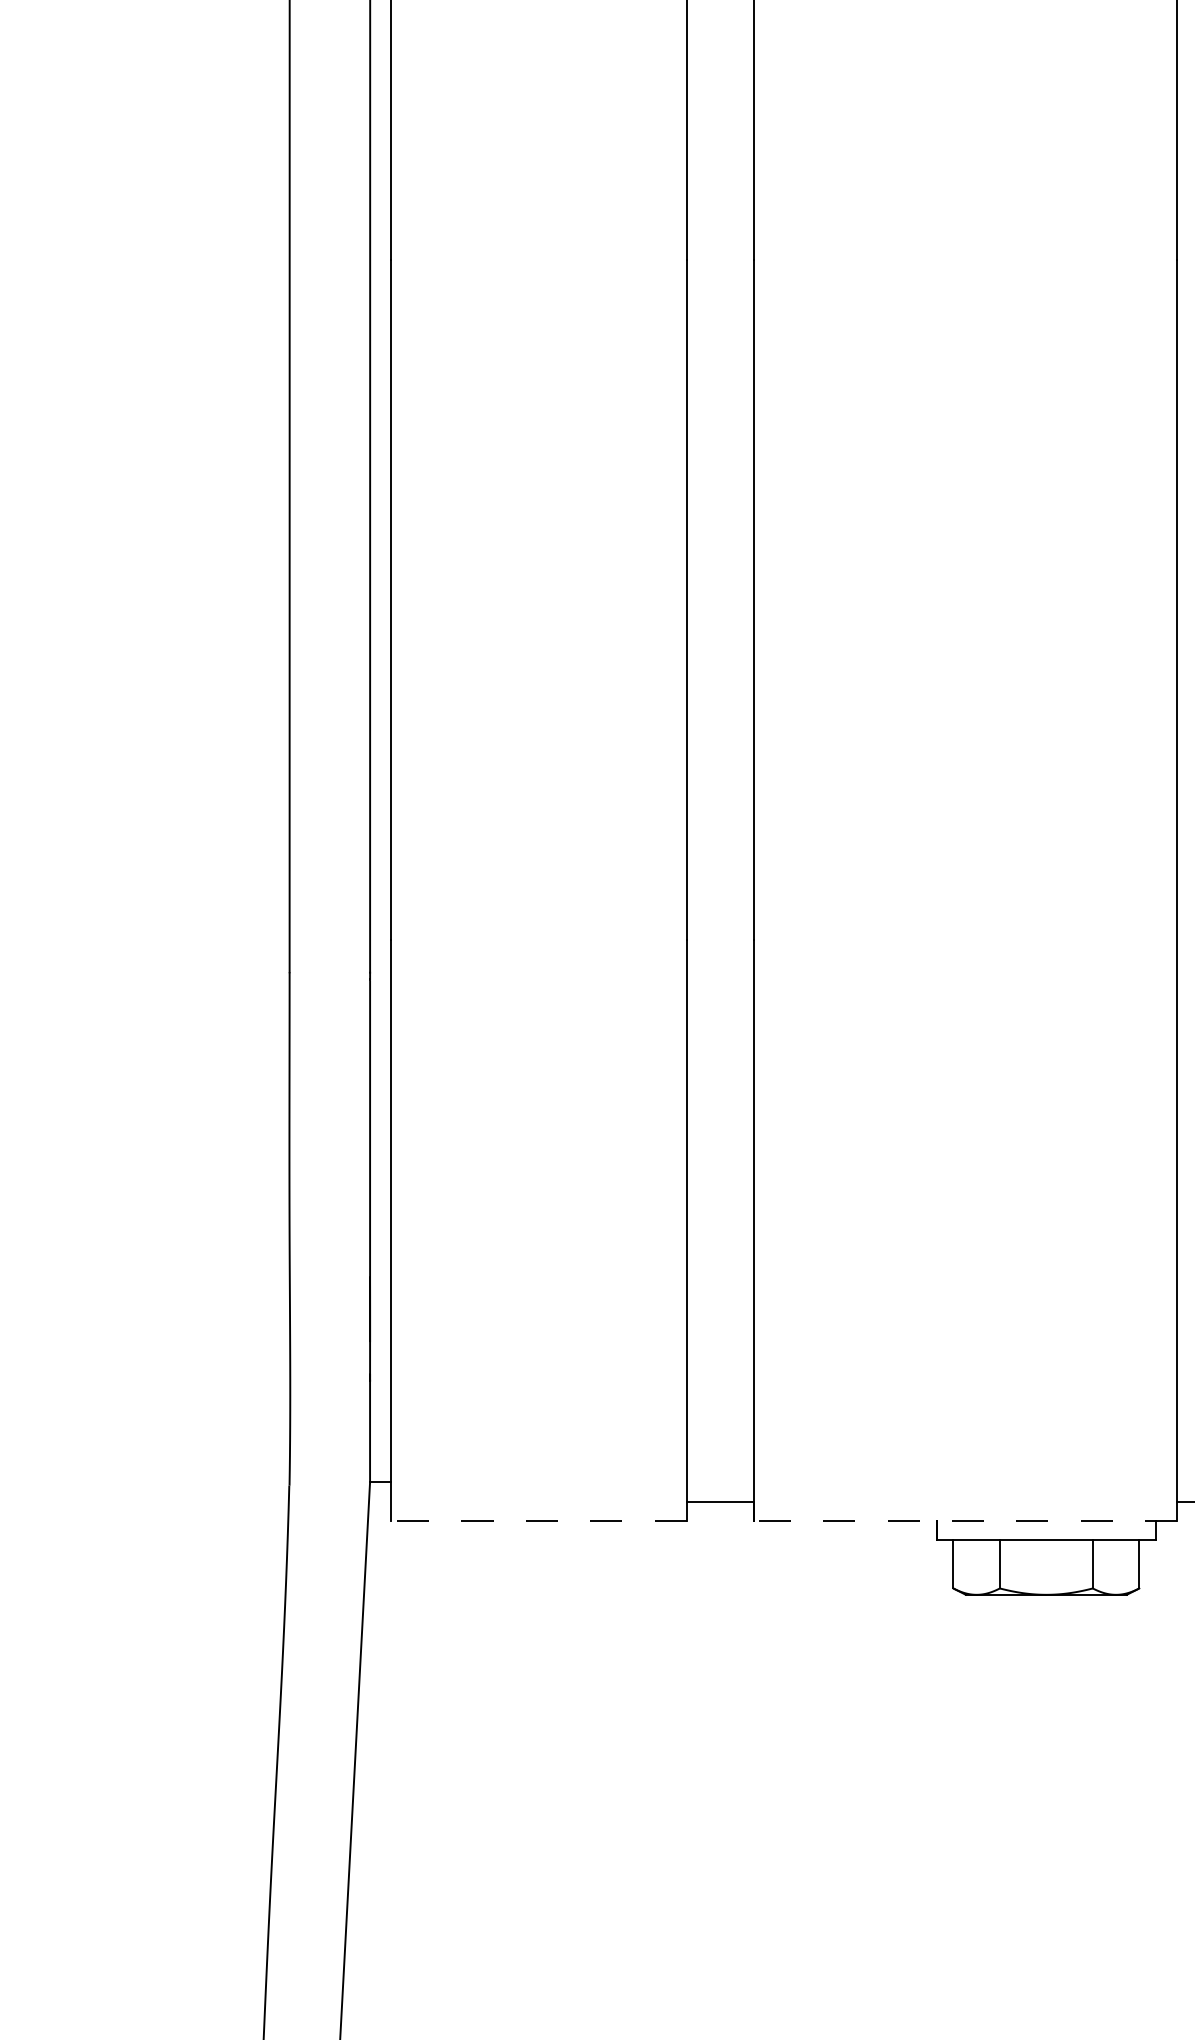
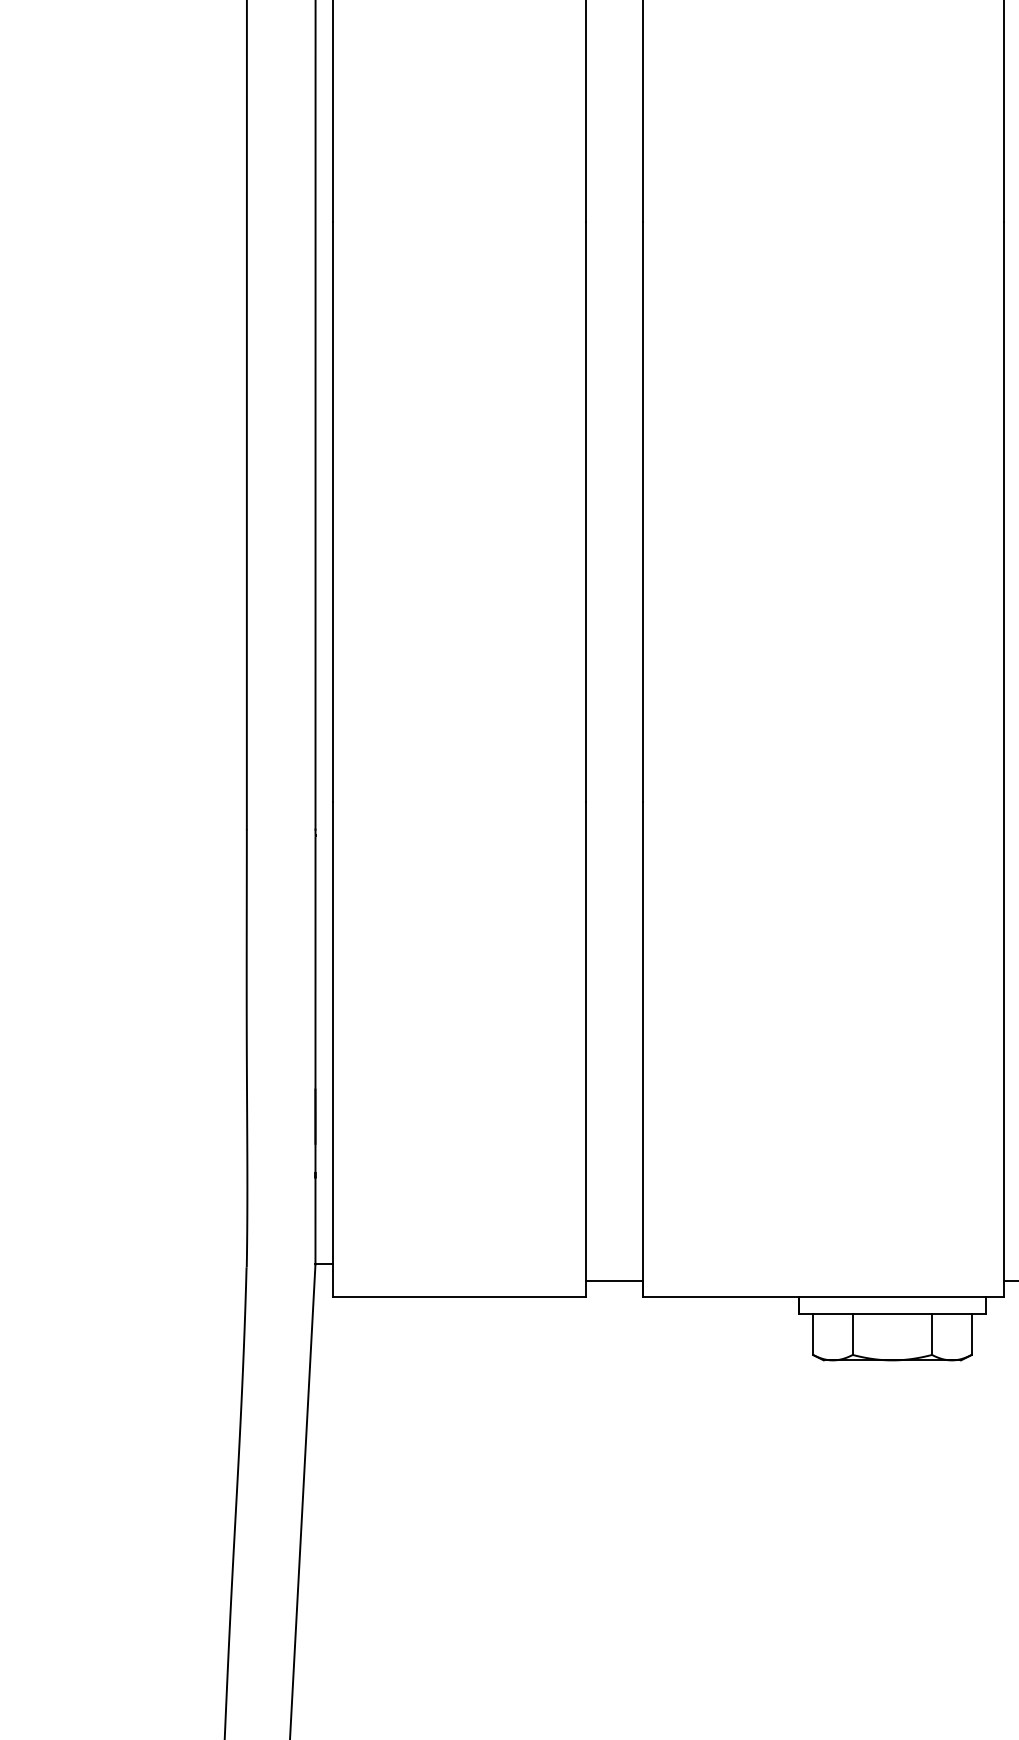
line: (538, 1520) -> (459, 1296), dashed -> solid
line: (965, 1520) -> (823, 1296), dashed -> solid

